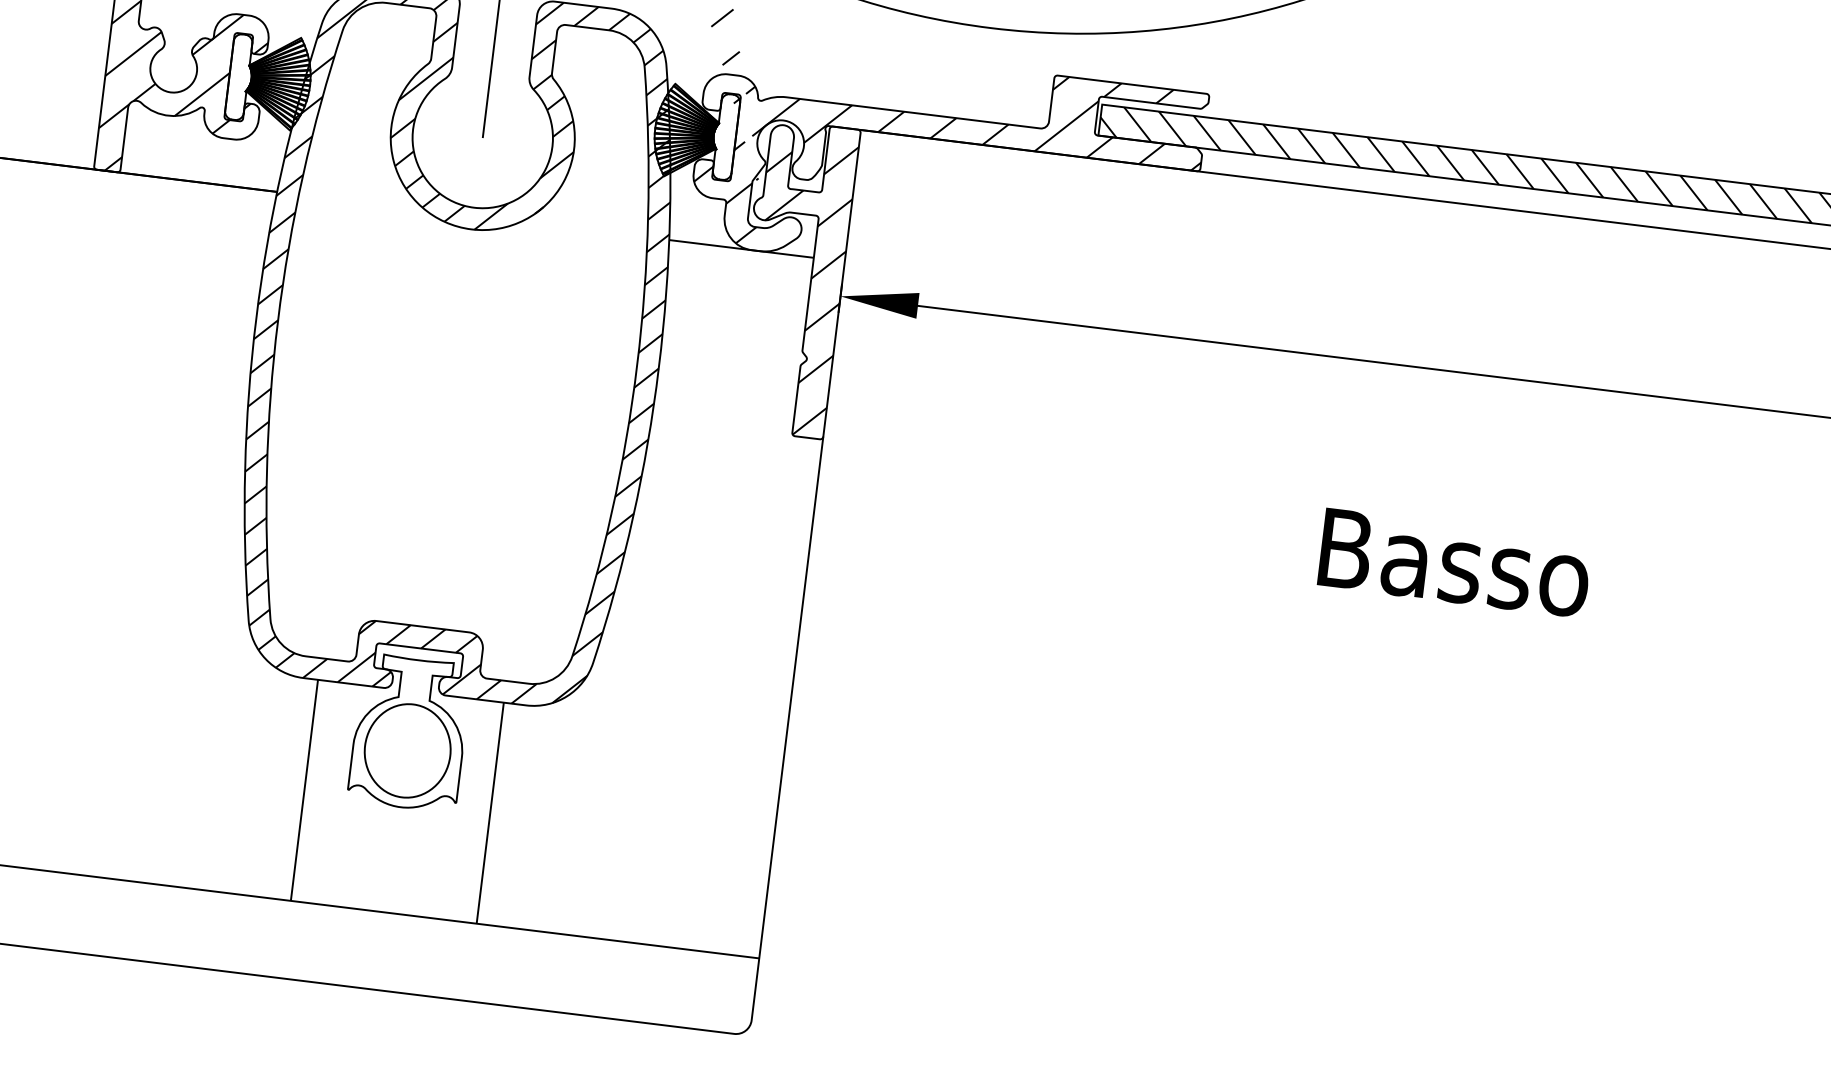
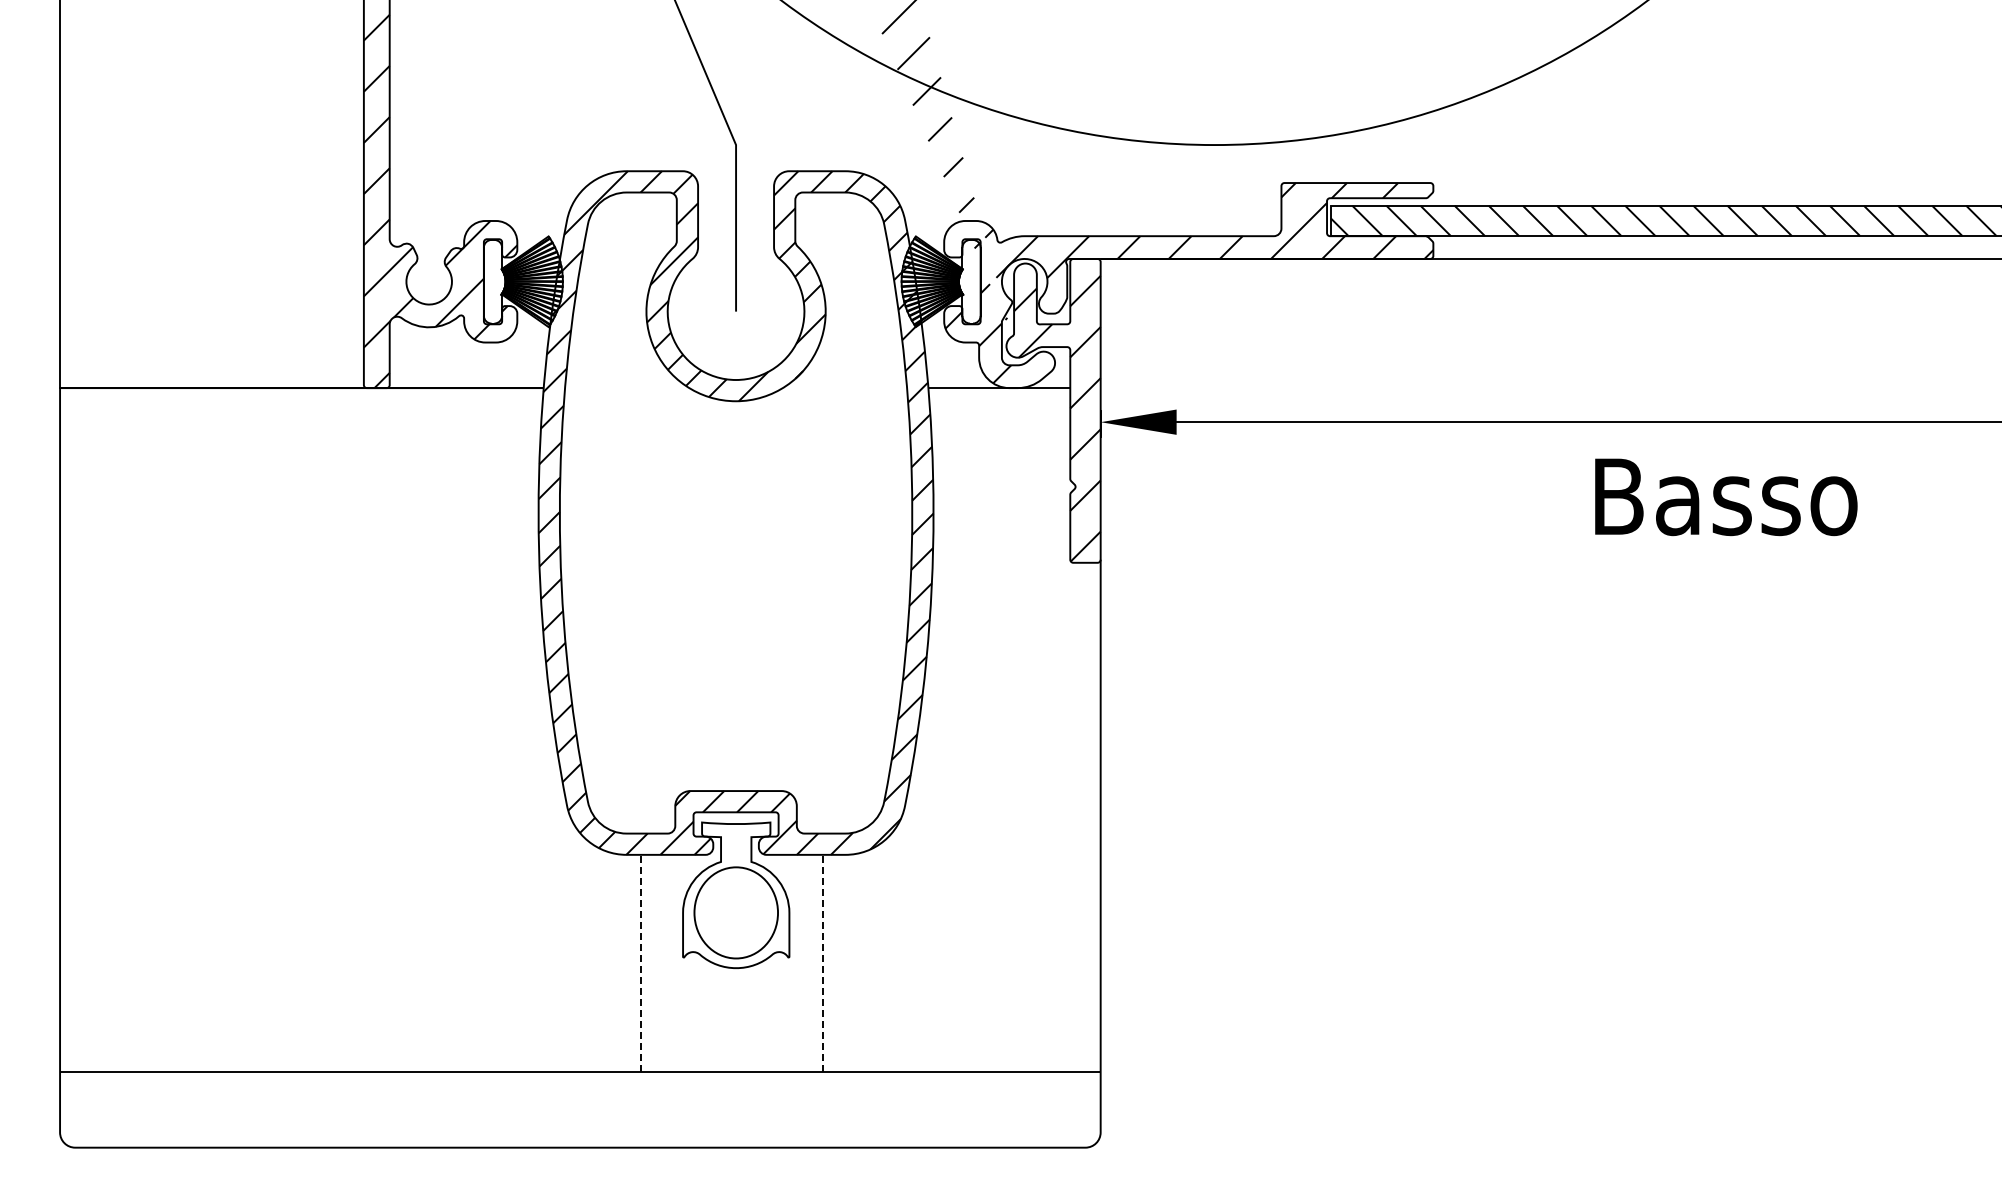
text: (1455, 563) -> (1726, 497), moved
line: (304, 789) -> (641, 962), solid -> dashed
line: (490, 812) -> (823, 962), solid -> dashed

